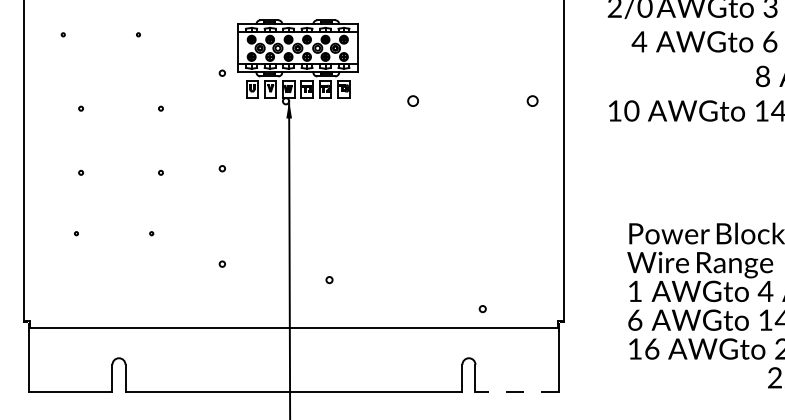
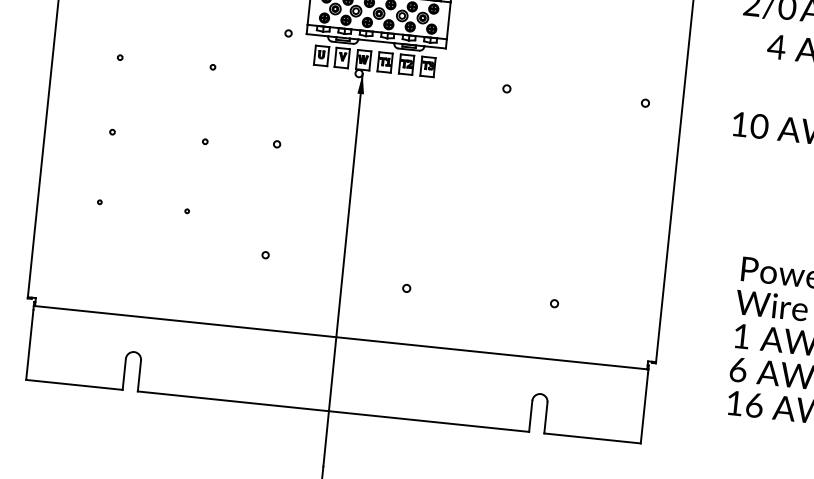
circle: (413, 101) -> (507, 89), size x0.62
circle: (532, 101) -> (645, 103), size x0.62
circle: (329, 280) -> (406, 288), moved
circle: (482, 309) -> (554, 304), moved
line: (517, 391) -> (593, 438), dashed -> solid

